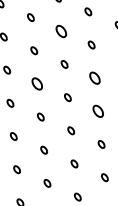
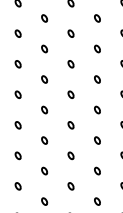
part: (60, 31) -> (70, 33), size x0.62
part: (94, 78) -> (97, 79), size x0.62
part: (37, 83) -> (44, 79), size x0.62
part: (98, 110) -> (97, 109), size x0.62

